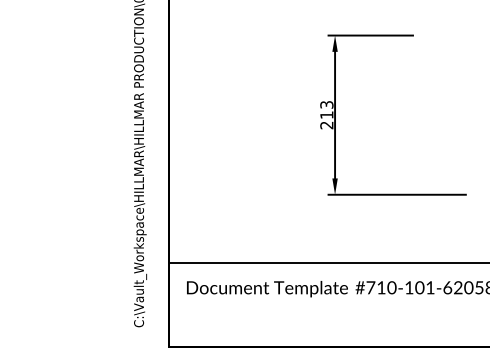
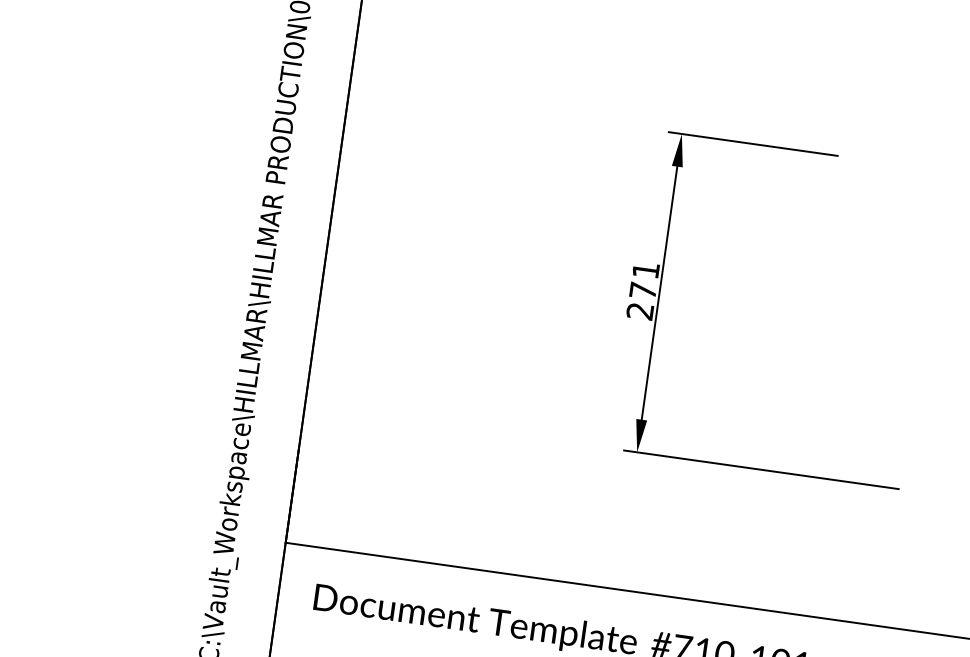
text: (326, 109) -> (643, 279), 213 -> 271

